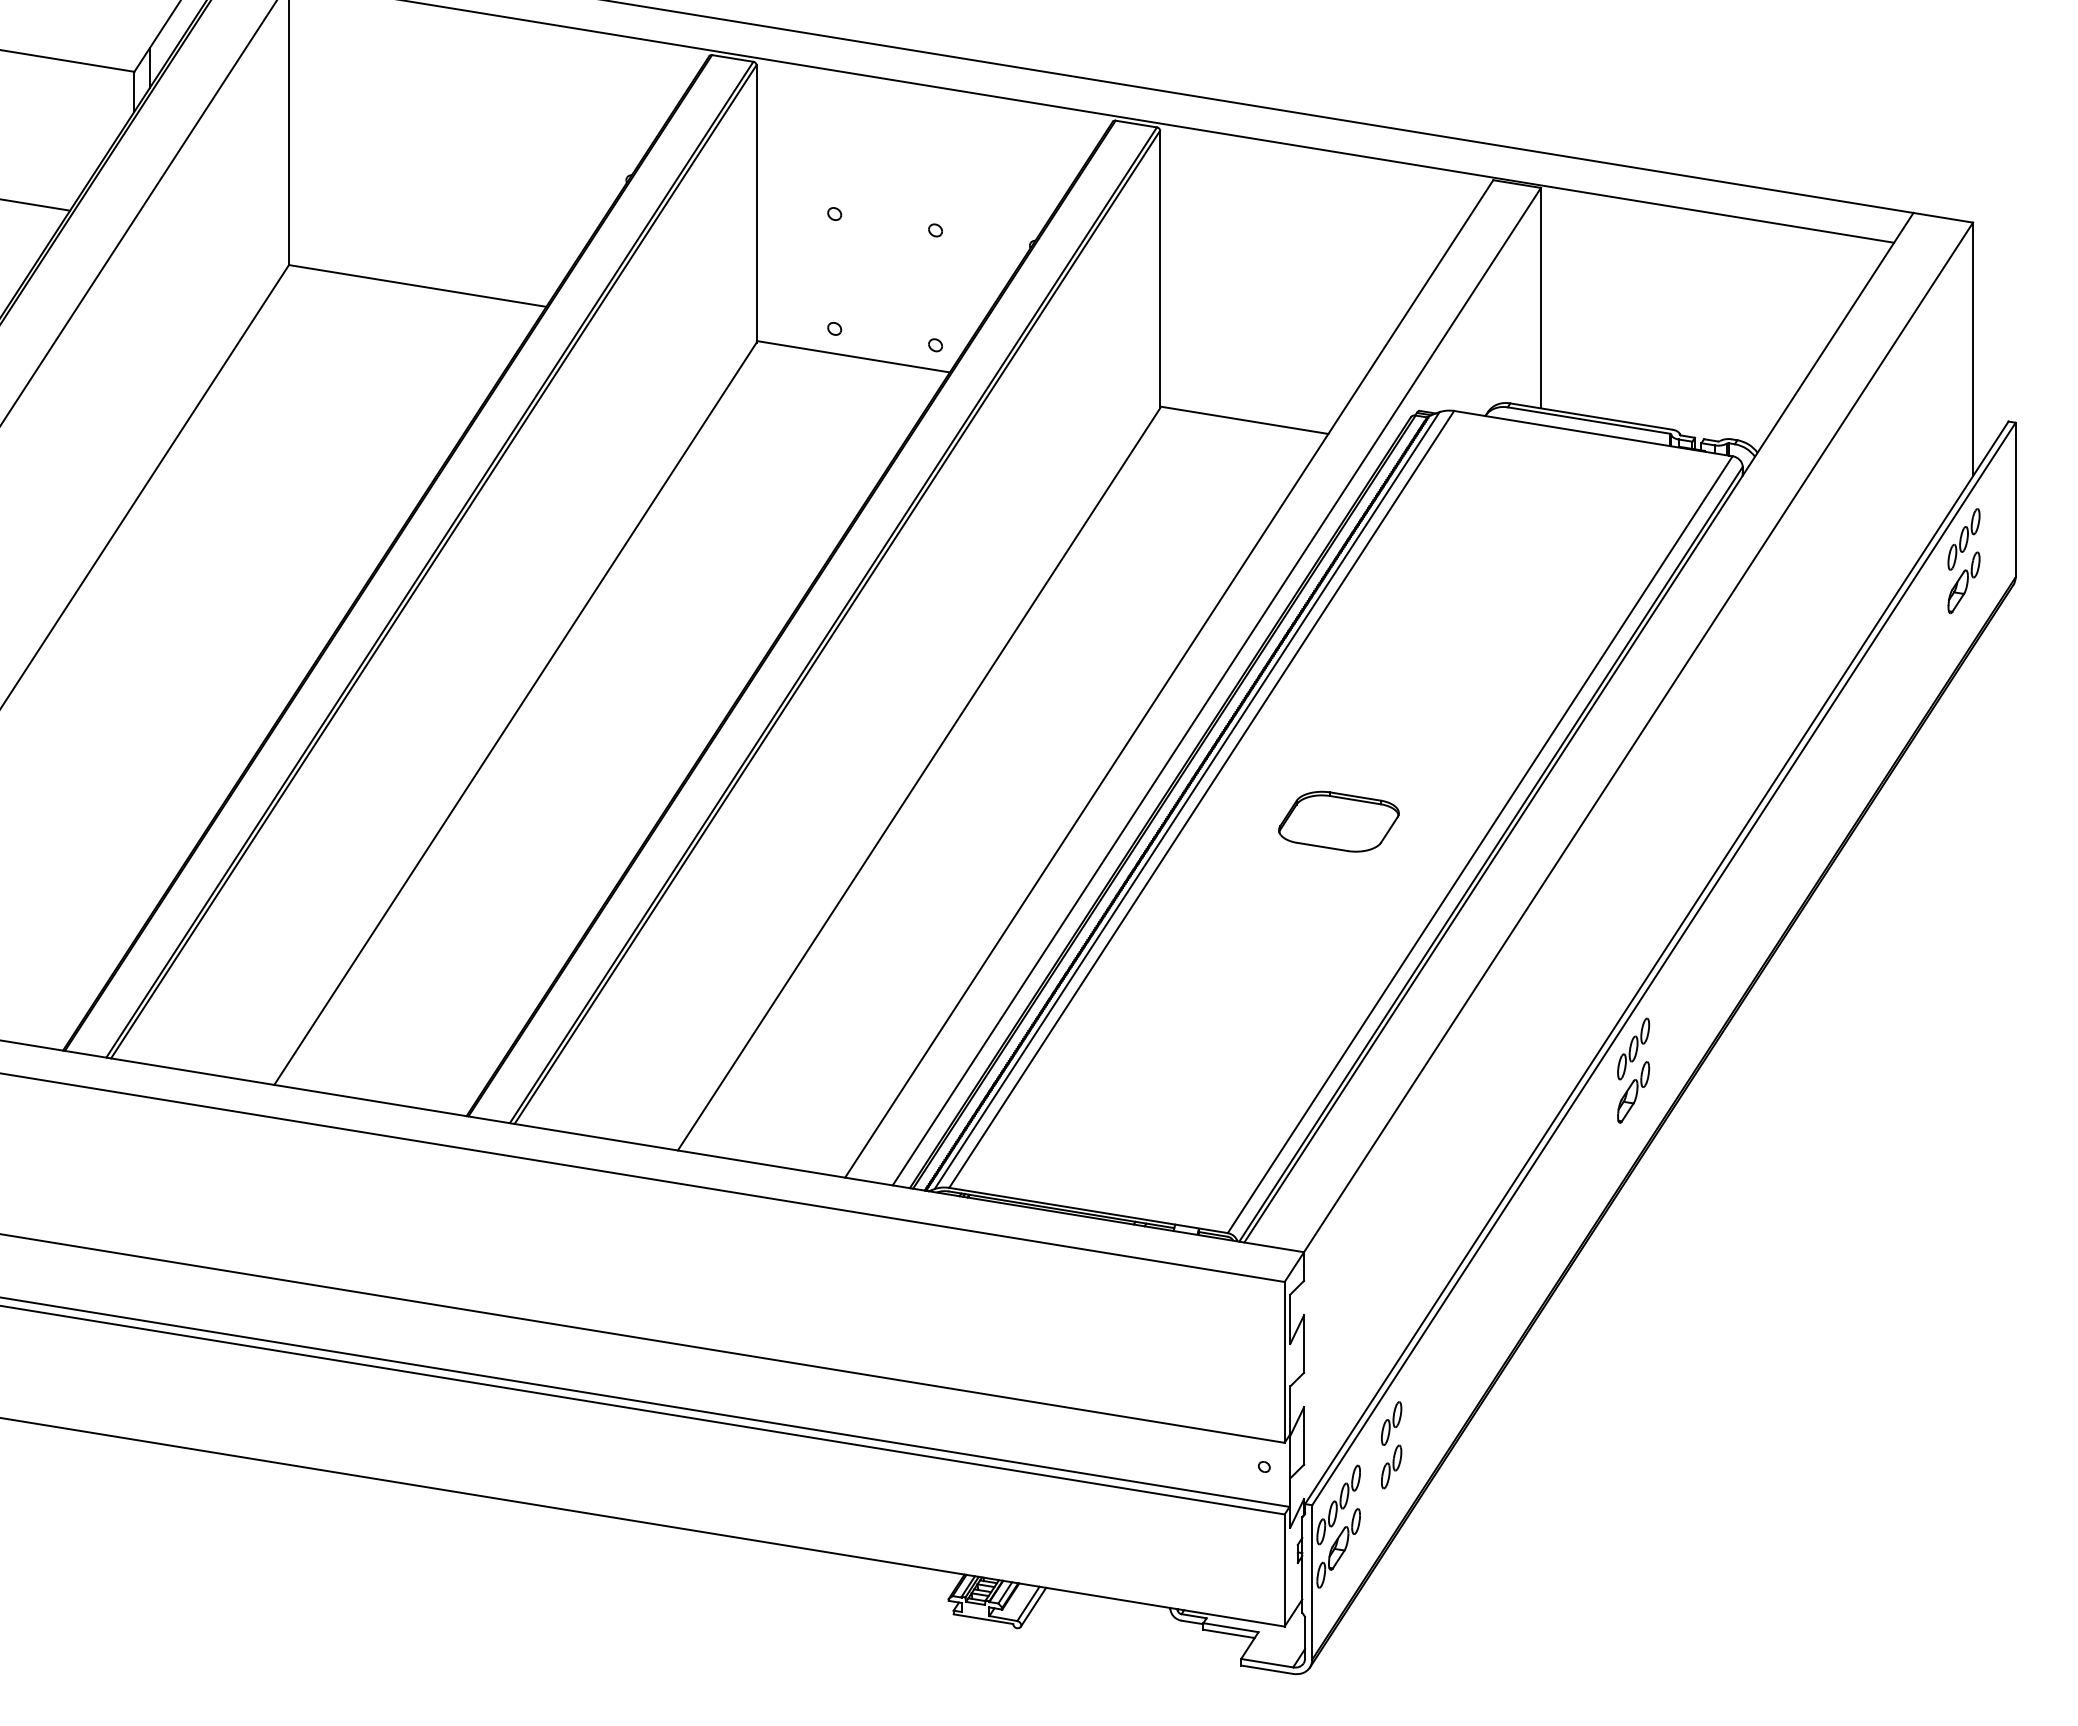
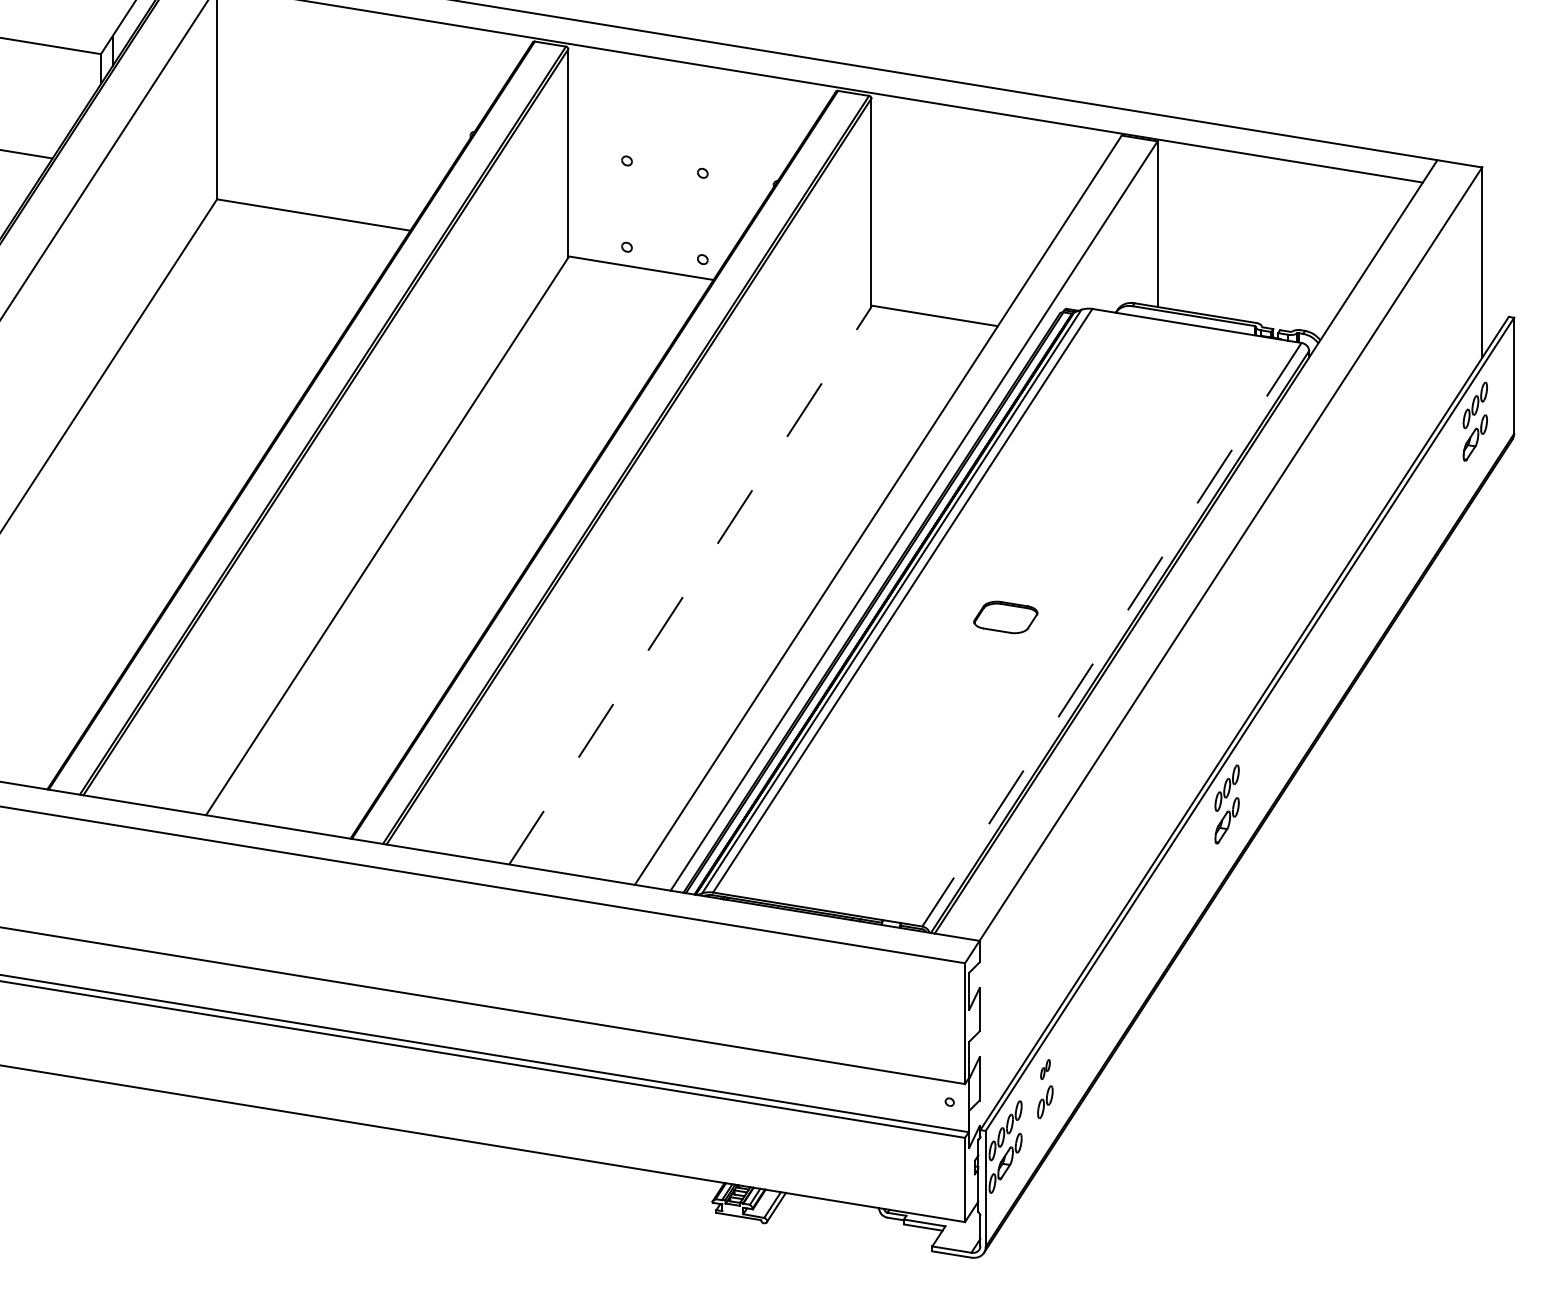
line: (918, 779) -> (689, 585), solid -> dashed
part: (1338, 821) -> (1005, 617), size x0.7
line: (1479, 845) -> (1111, 635), solid -> dashed
part: (1391, 1423) -> (1045, 1069), size x0.6

